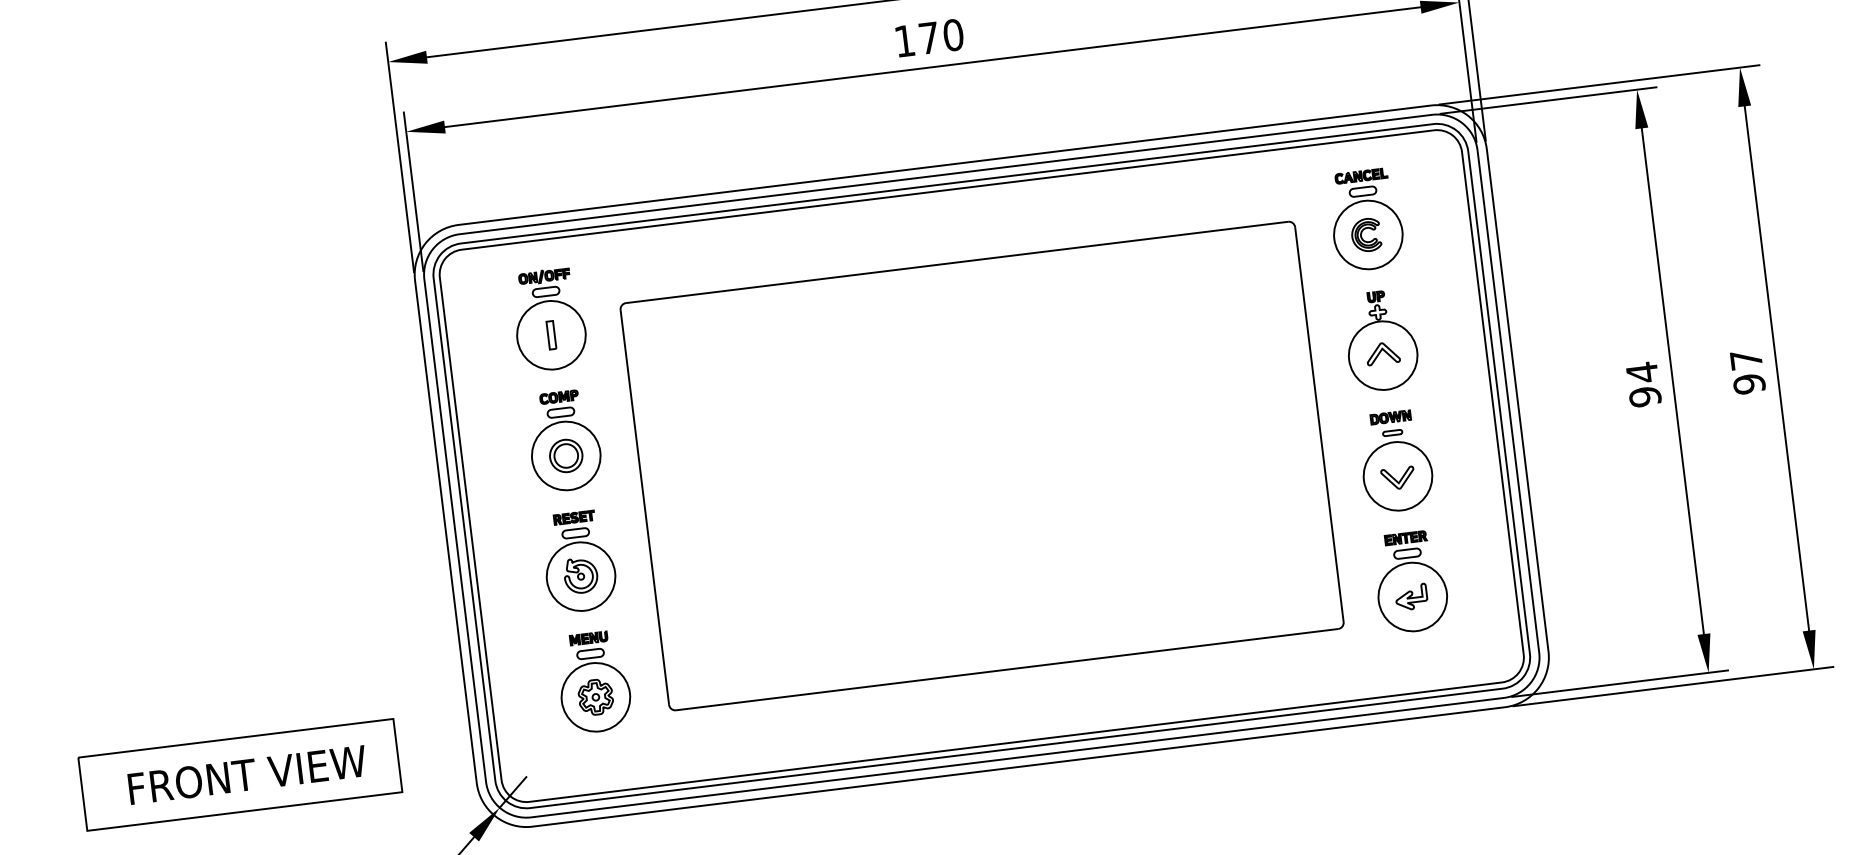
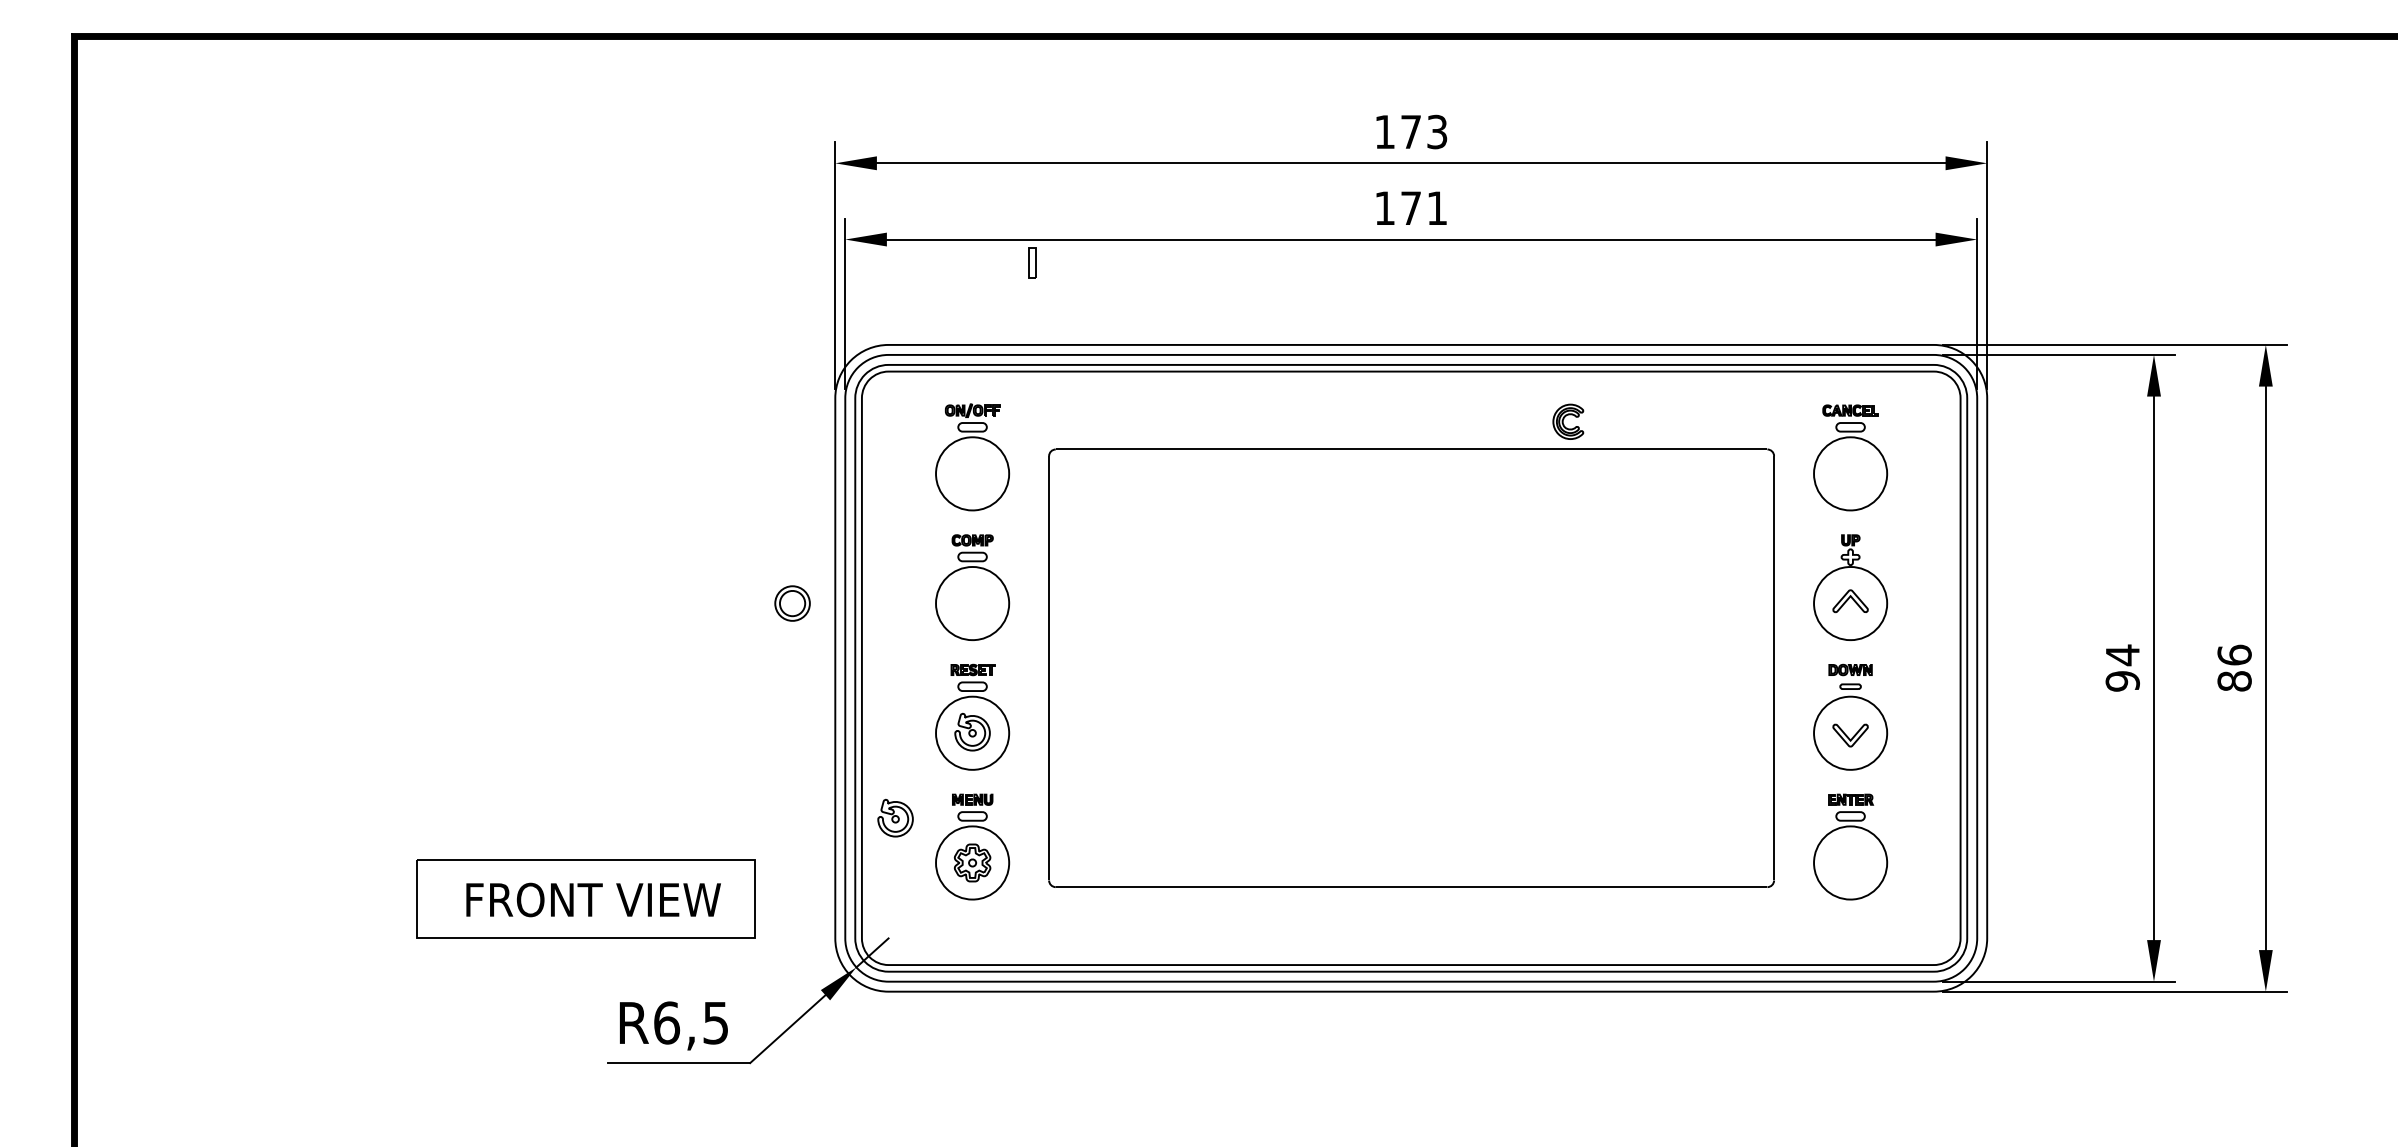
text: (953, 35) -> (1437, 208), 170 -> 171
part: (1366, 234) -> (1568, 421), moved
part: (551, 334) -> (1032, 262), moved
text: (1747, 371) -> (2234, 667), 97 -> 86
part: (566, 455) -> (792, 603), moved
part: (1410, 596) -> (1848, 862), removed
part: (518, 663) -> (895, 817), added

